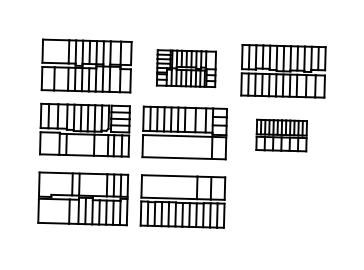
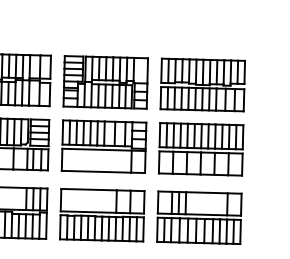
part: (186, 68) -> (105, 82), size x1.43
part: (281, 135) -> (200, 149), size x1.67
part: (279, 203) -> (198, 217), added

